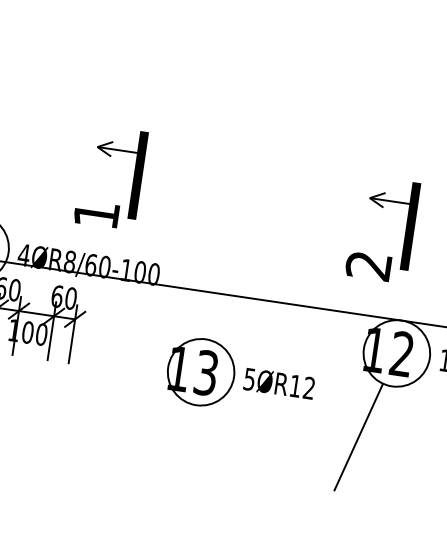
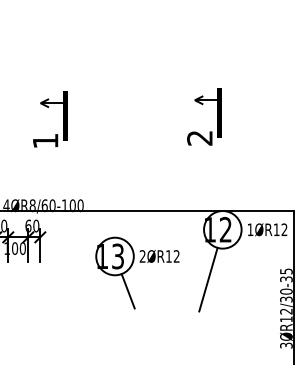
part: (110, 156) -> (48, 107), moved
part: (381, 209) -> (202, 105), moved
text: (249, 379) -> (142, 256), 5ØR12 -> 2ØR12
line: (213, 436) -> (127, 291), added

